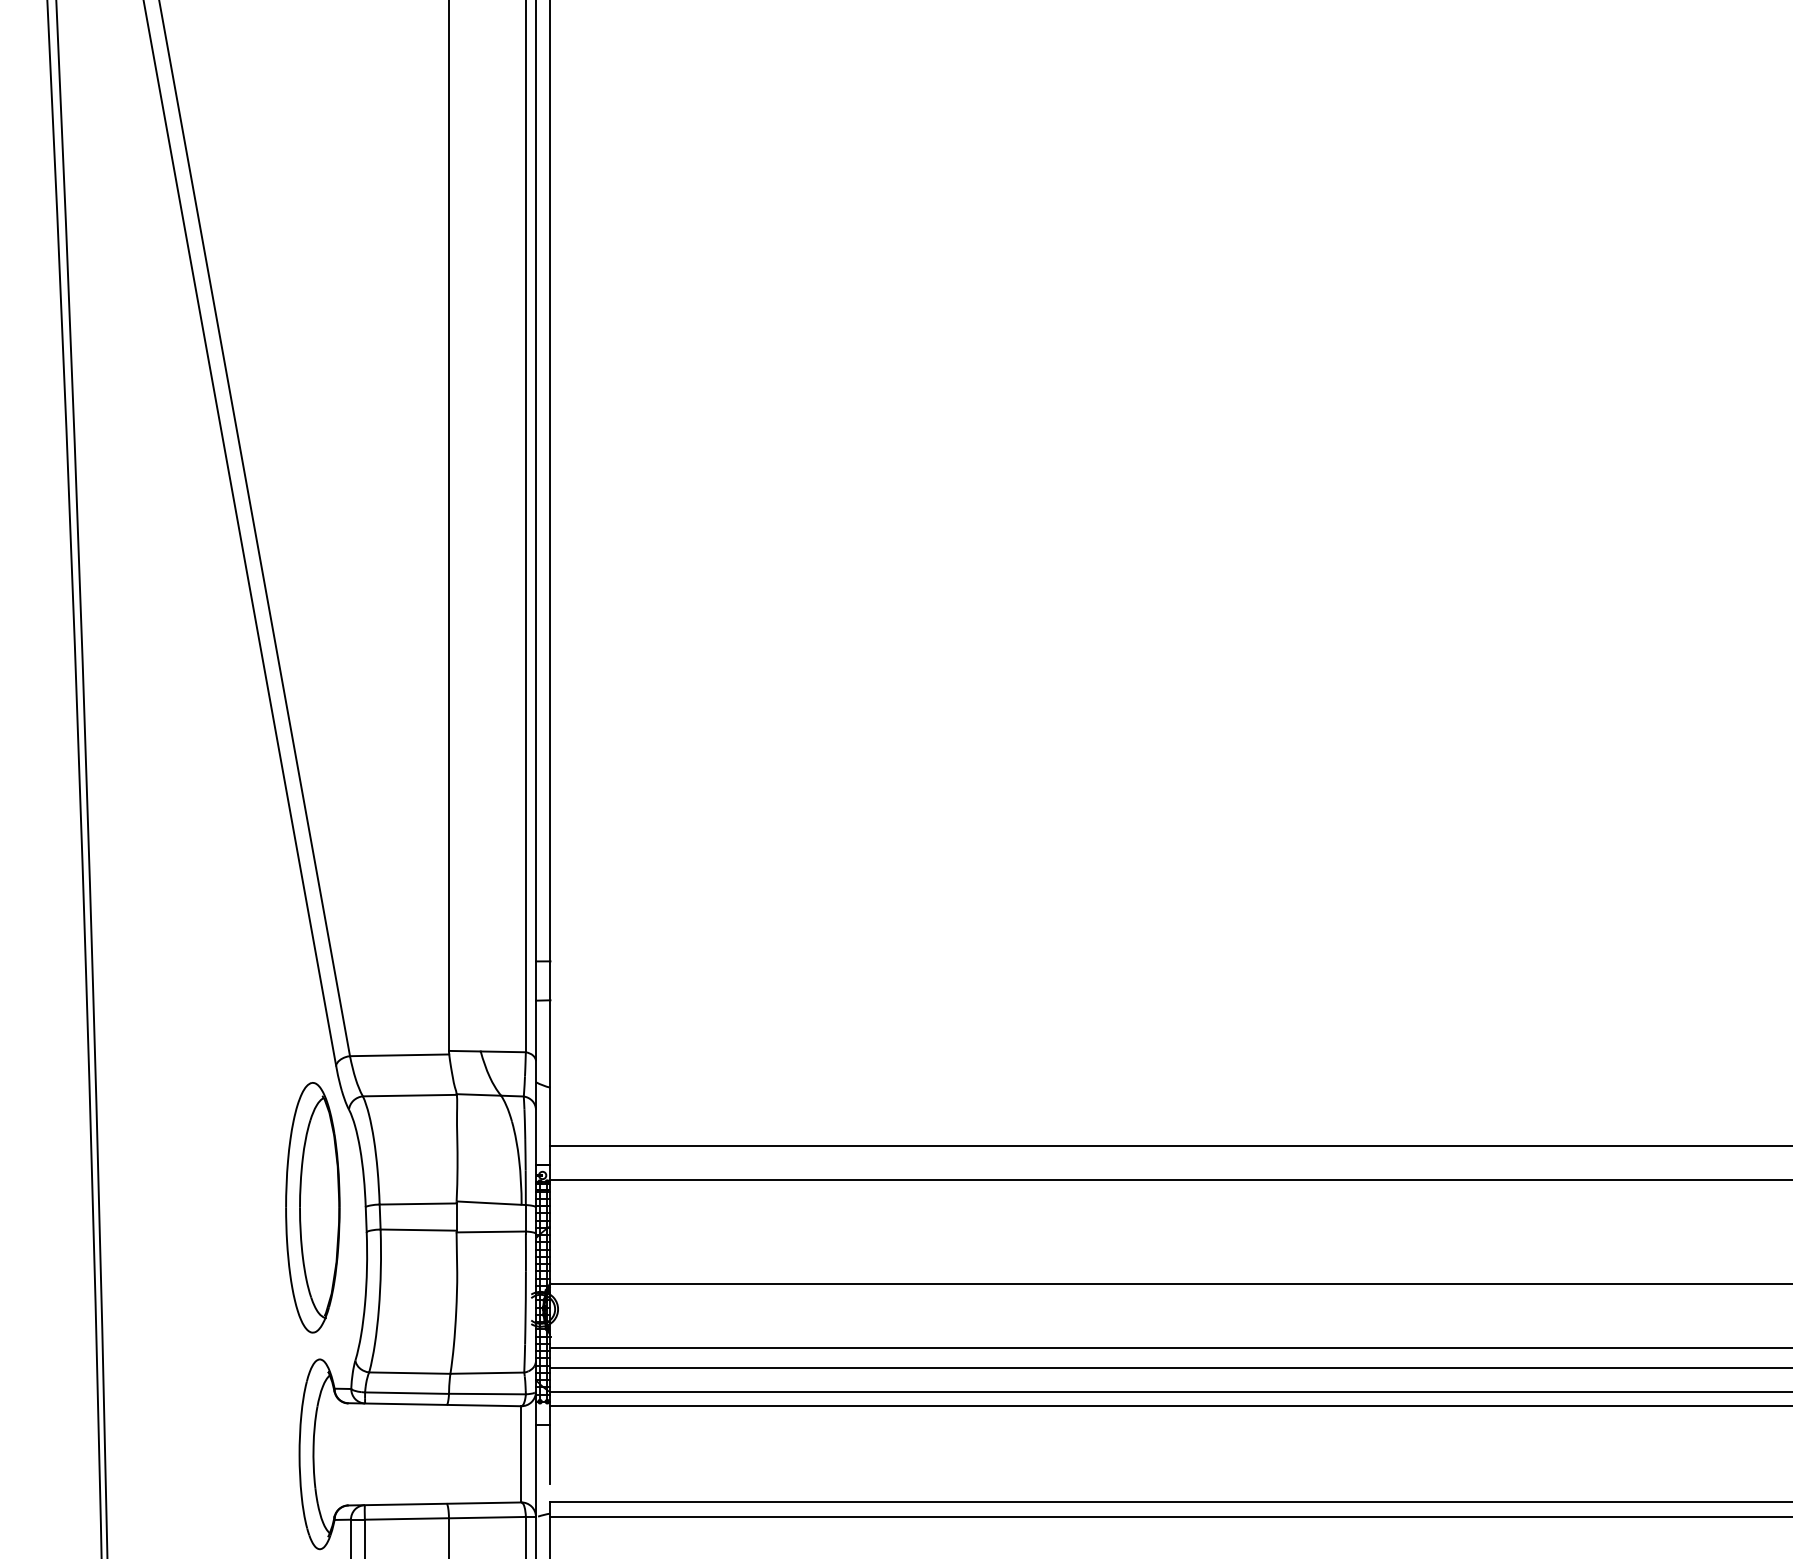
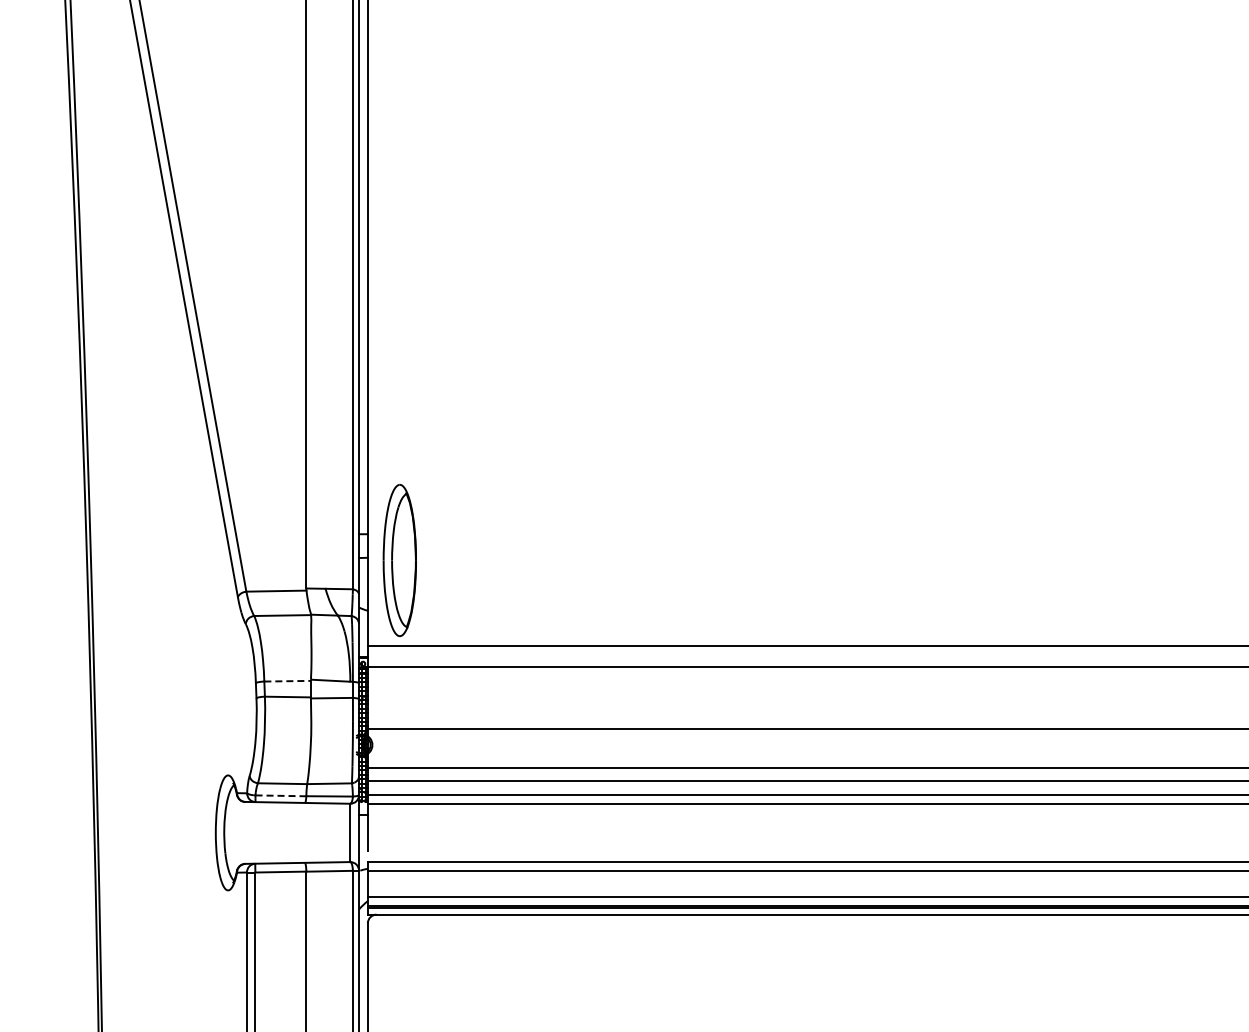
line: (419, 1204) -> (288, 681), solid -> dashed
part: (312, 1207) -> (399, 560), moved
line: (407, 1392) -> (281, 795), solid -> dashed

